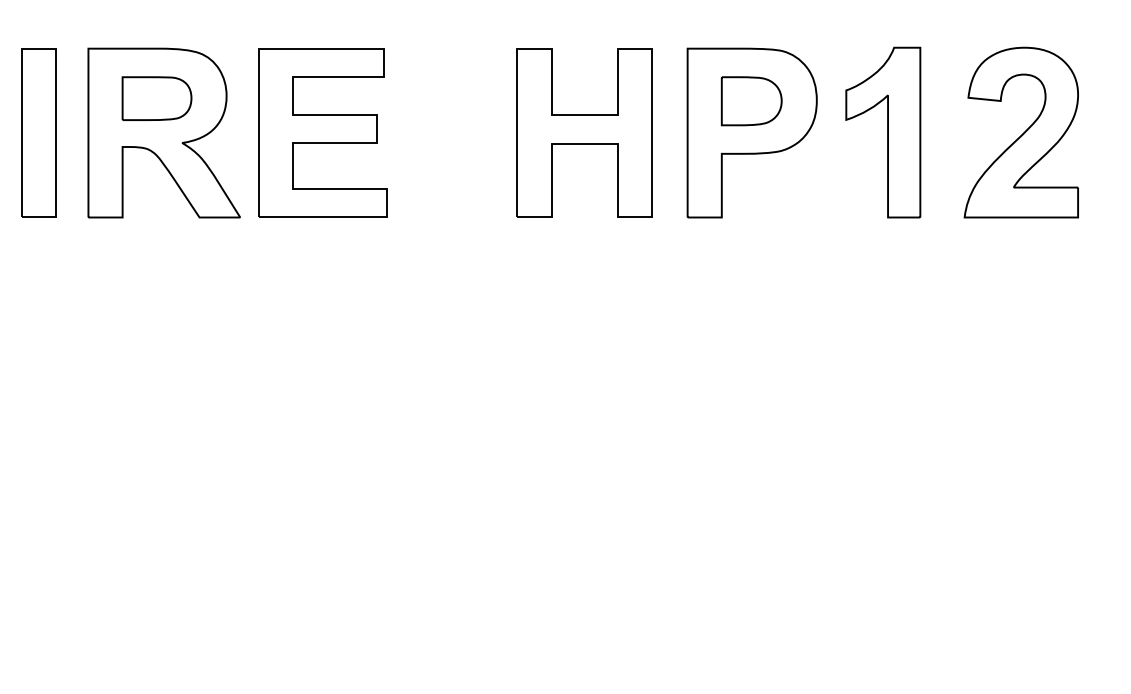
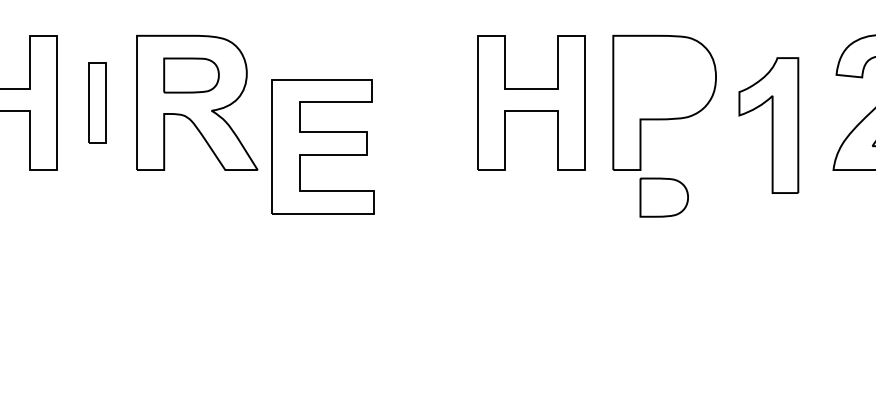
part: (751, 101) -> (664, 197), moved
part: (38, 132) -> (97, 102), size x0.6
part: (322, 132) -> (323, 146), moved
part: (883, 132) -> (769, 125), moved

